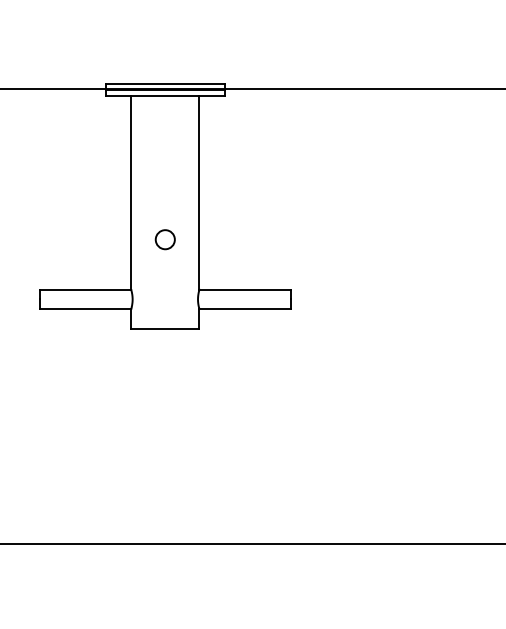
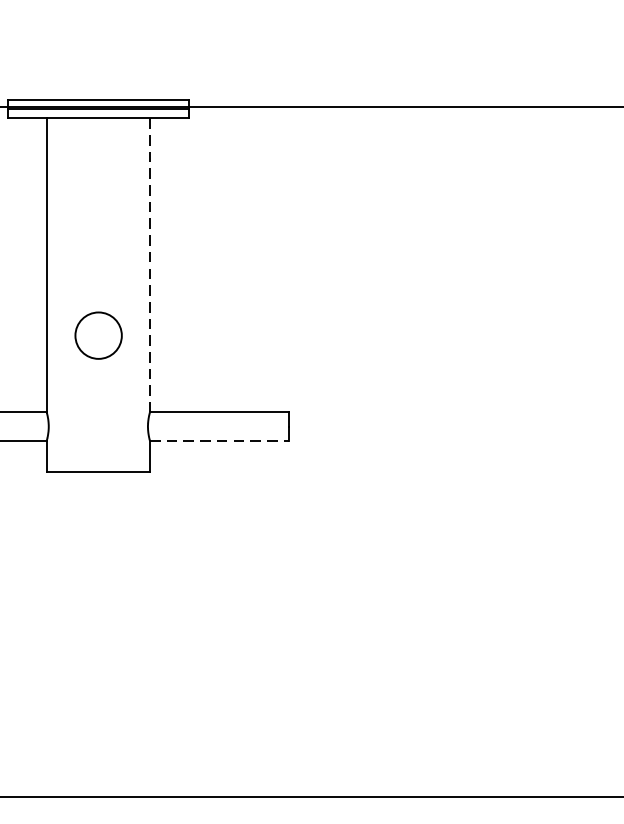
line: (199, 193) -> (150, 265), solid -> dashed
circle: (164, 239) -> (97, 335), size x1.6
line: (245, 309) -> (220, 441), solid -> dashed

